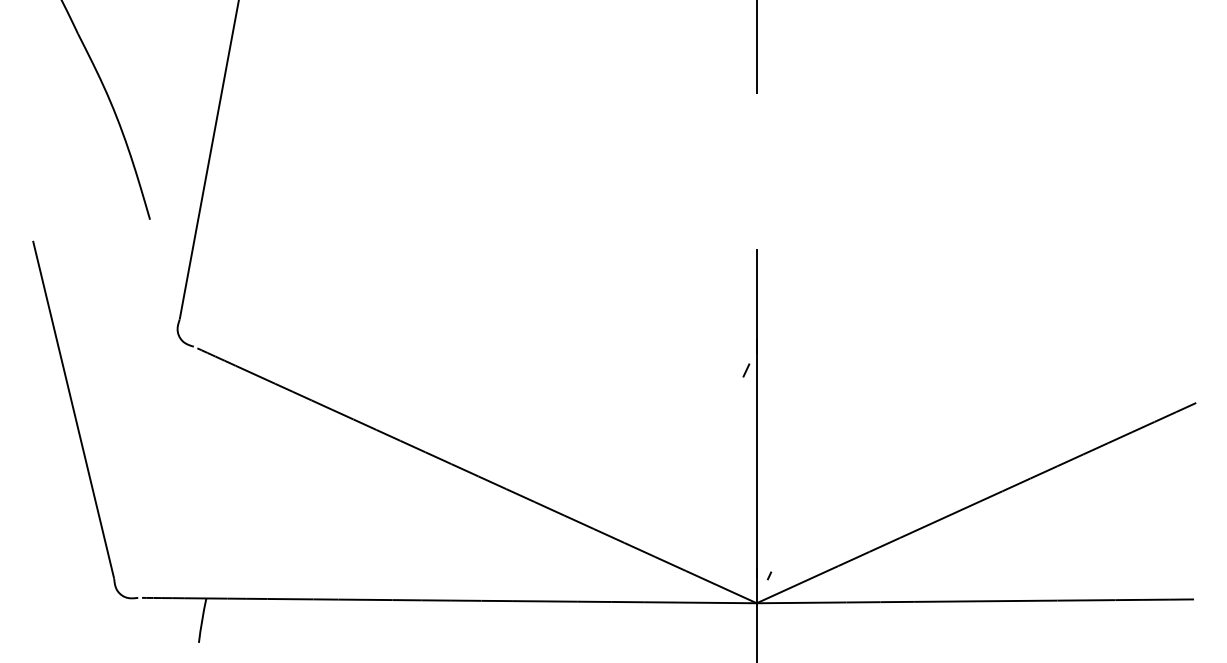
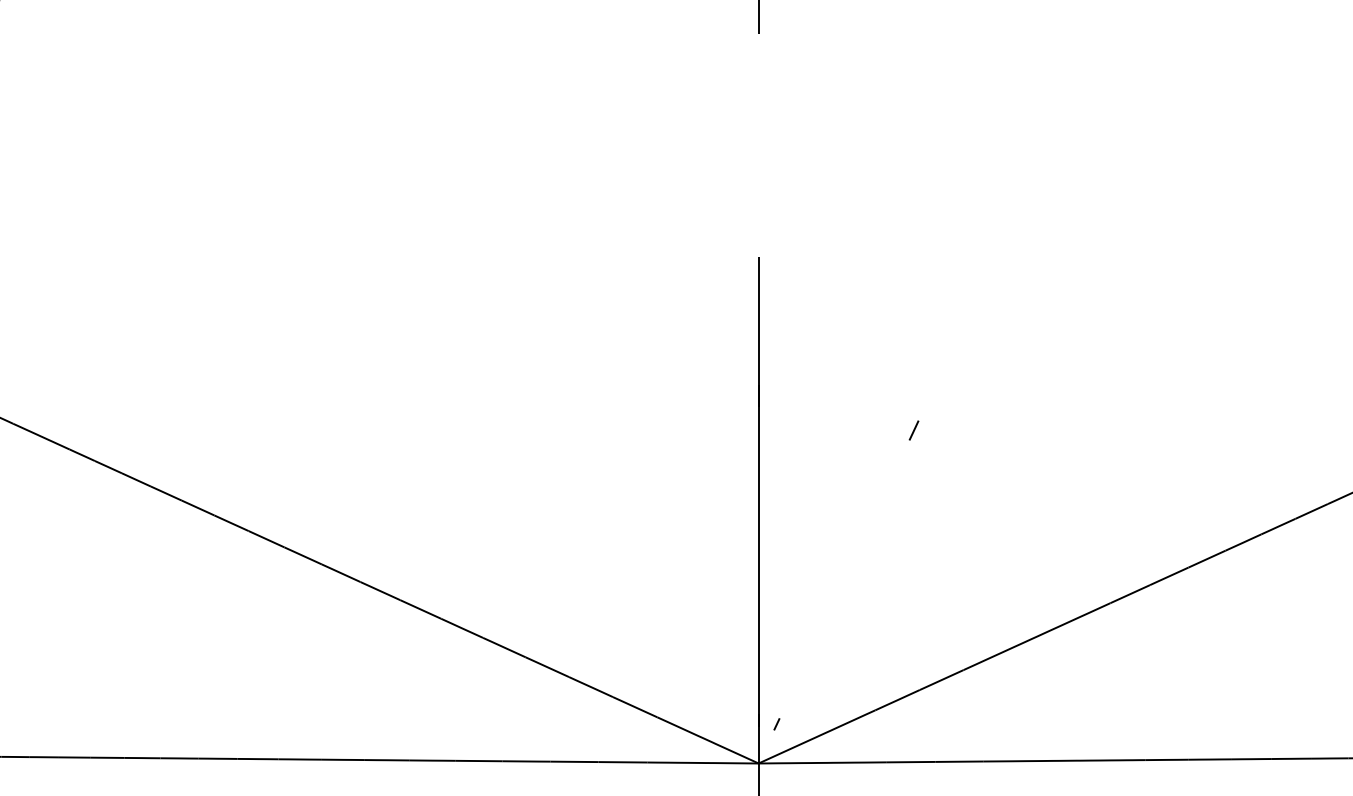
line: (746, 370) -> (914, 430), moved

